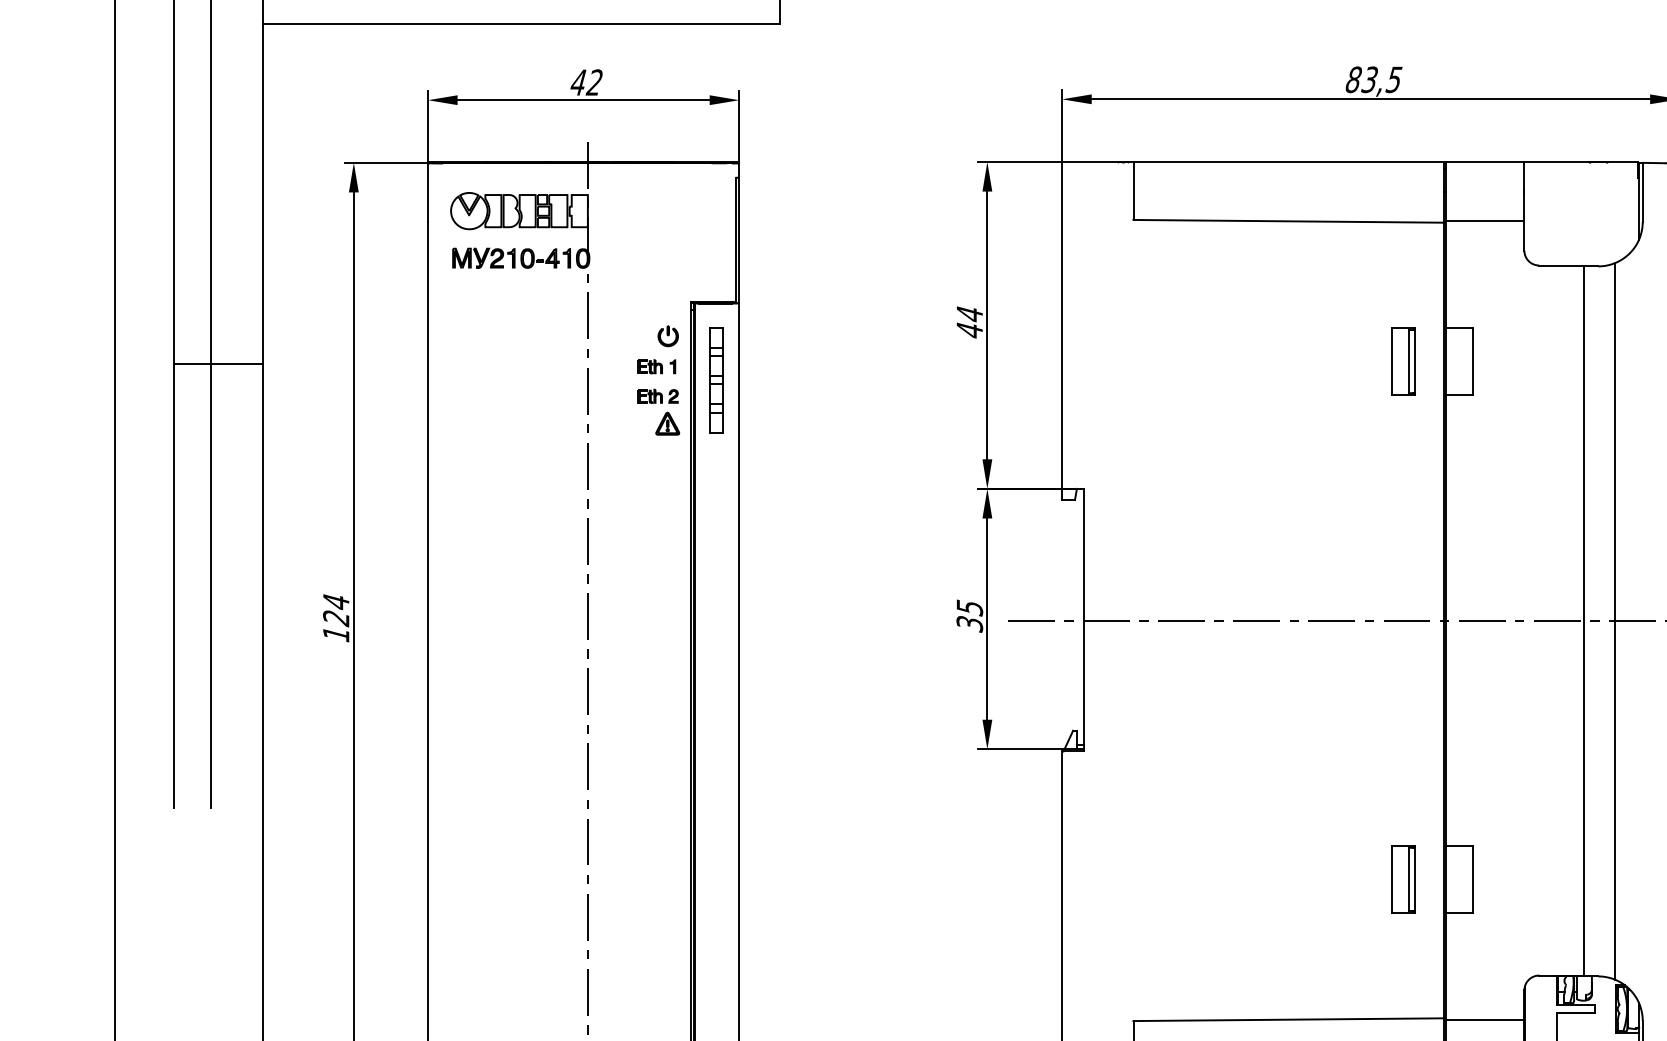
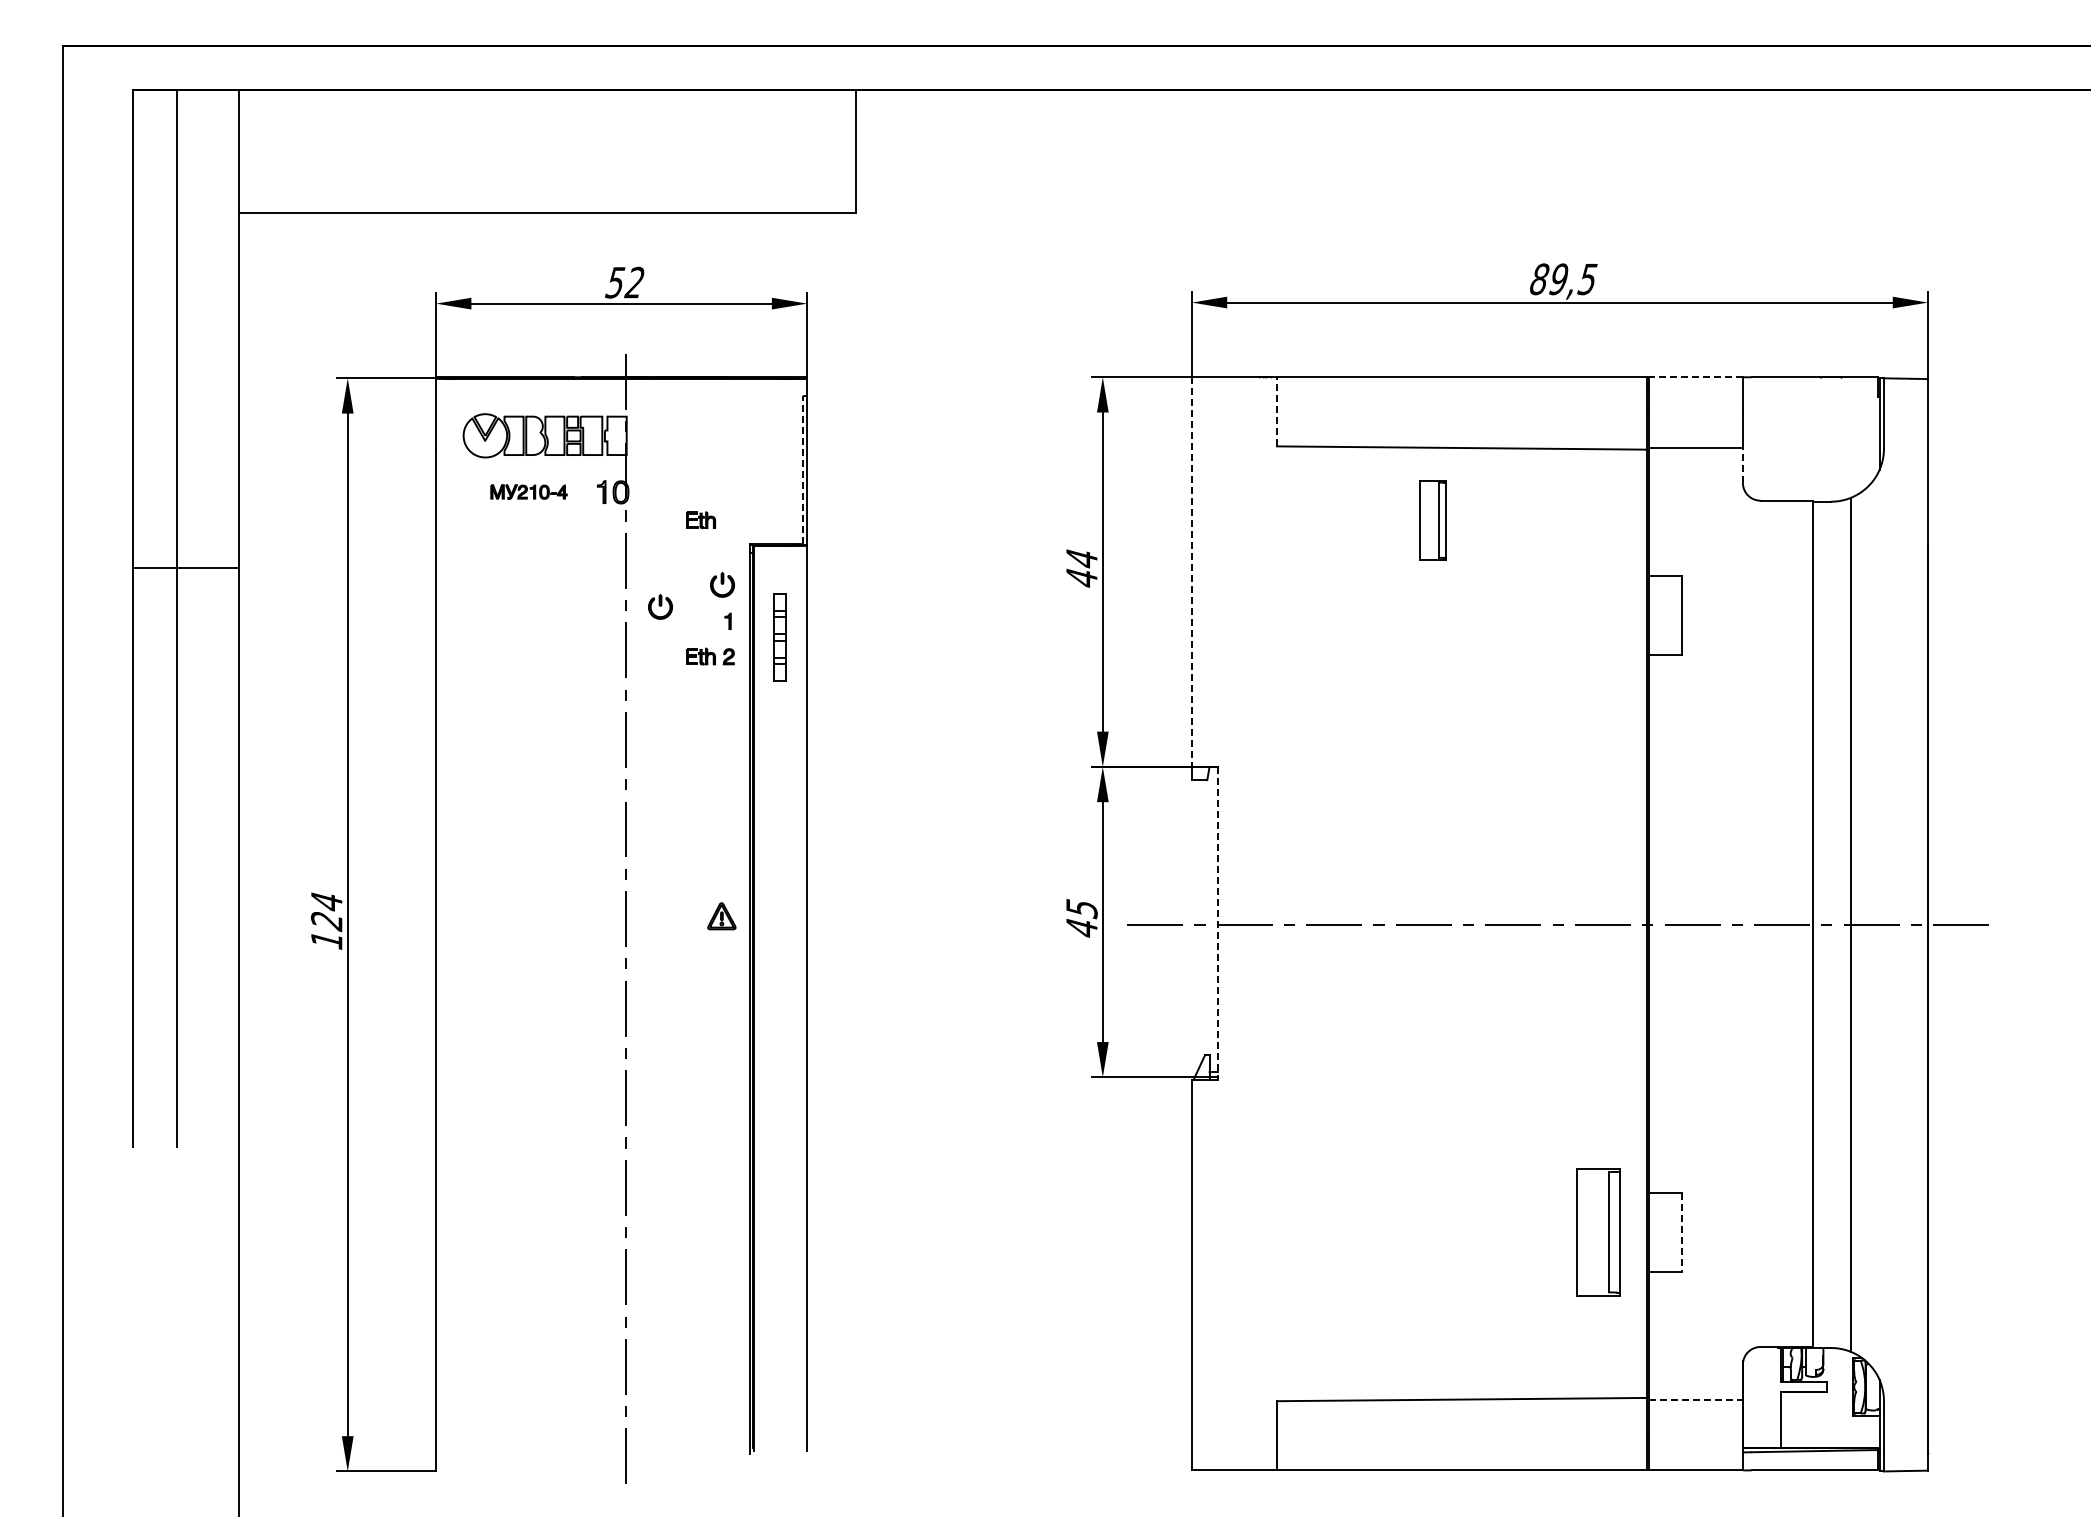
text: (1369, 79) -> (1558, 279), 83,5 -> 89,5
text: (578, 82) -> (615, 282), 42 -> 52
line: (1484, 162) -> (1695, 377), solid -> dashed
line: (1133, 190) -> (1277, 411), solid -> dashed
line: (1524, 236) -> (1742, 465), solid -> dashed
line: (735, 239) -> (802, 469), solid -> dashed
part: (505, 257) -> (528, 491), size x0.6
line: (1061, 325) -> (1191, 572), solid -> dashed
part: (616, 354) -> (660, 606), added
part: (1403, 361) -> (1432, 520), moved
line: (218, 364) -> (186, 567), moved
part: (649, 366) -> (700, 520), moved
part: (716, 380) -> (779, 637), size x0.7
part: (667, 423) -> (721, 916), moved
line: (1084, 620) -> (1218, 923), solid -> dashed
text: (969, 624) -> (1081, 928), 35 -> 45
part: (1403, 879) -> (1598, 1232), size x1.6
line: (1472, 879) -> (1681, 1232), solid -> dashed
line: (1484, 1019) -> (1695, 1399), solid -> dashed

